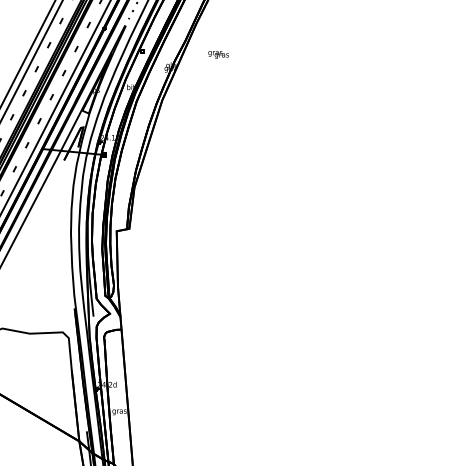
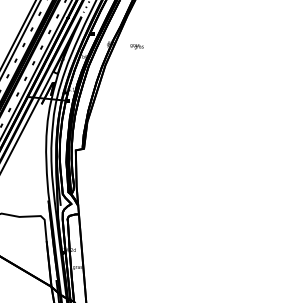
text: (217, 54) -> (136, 46), moved

